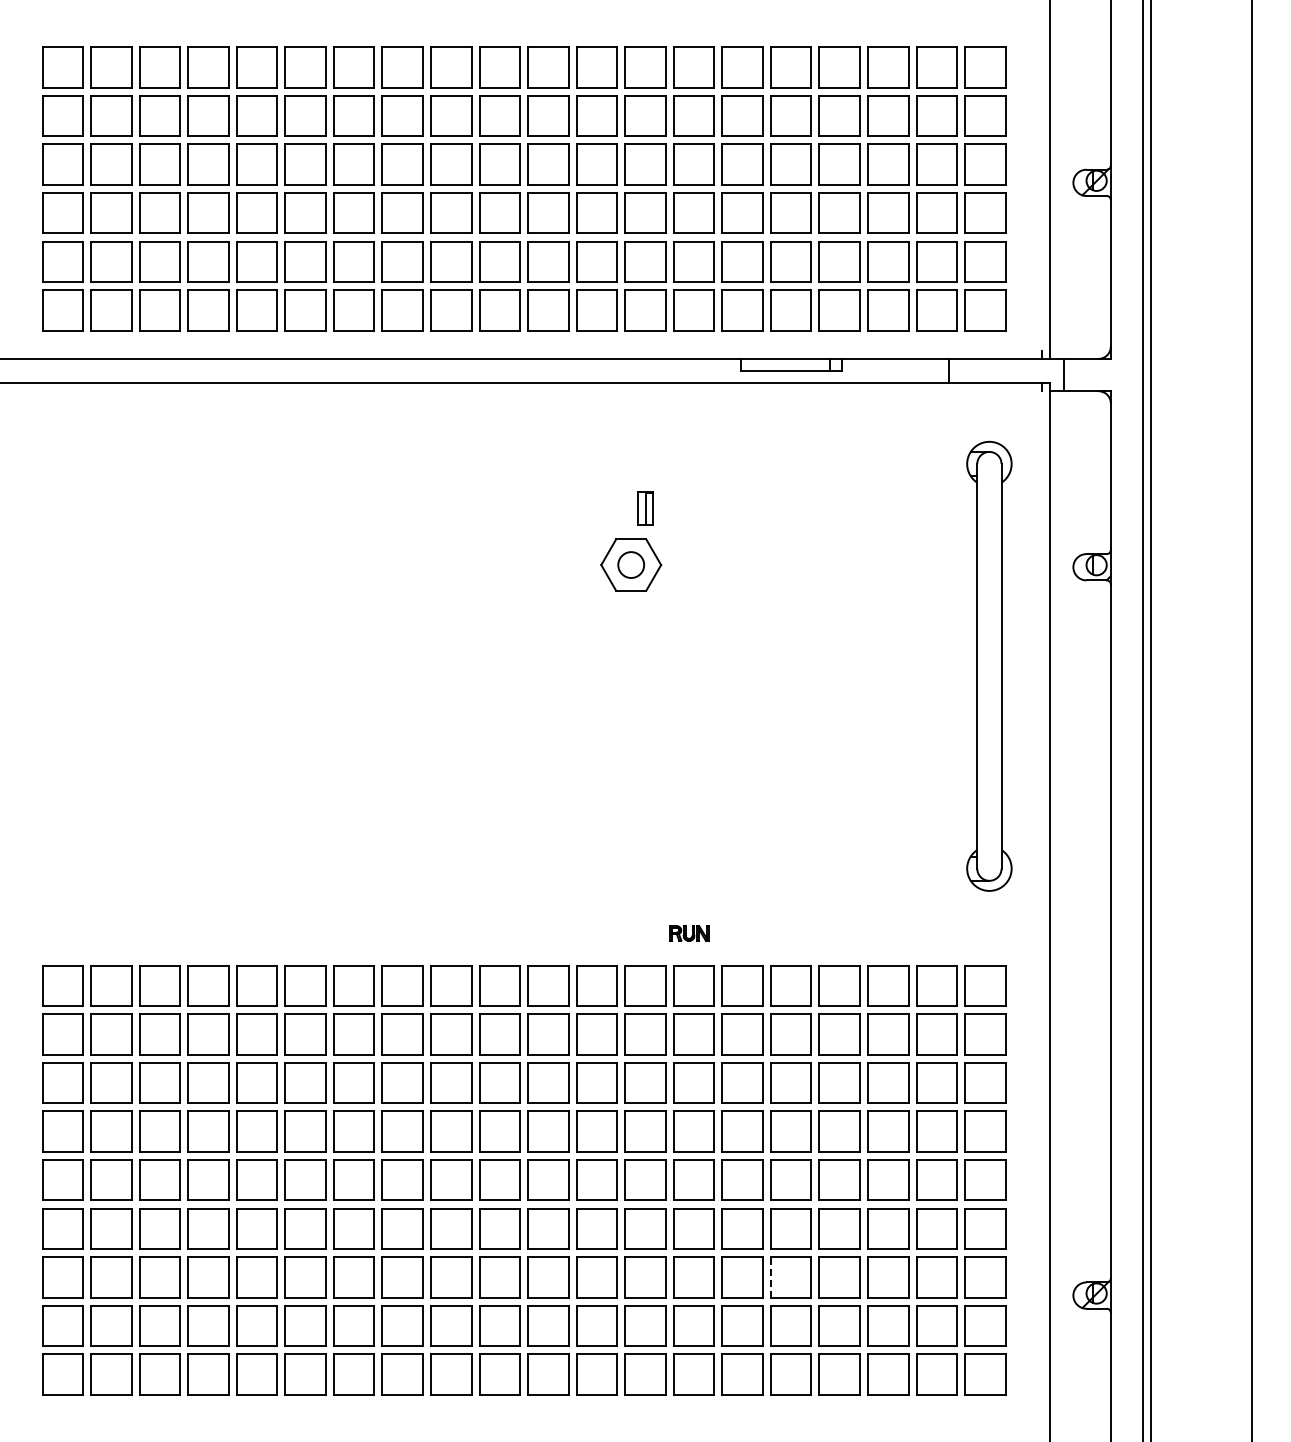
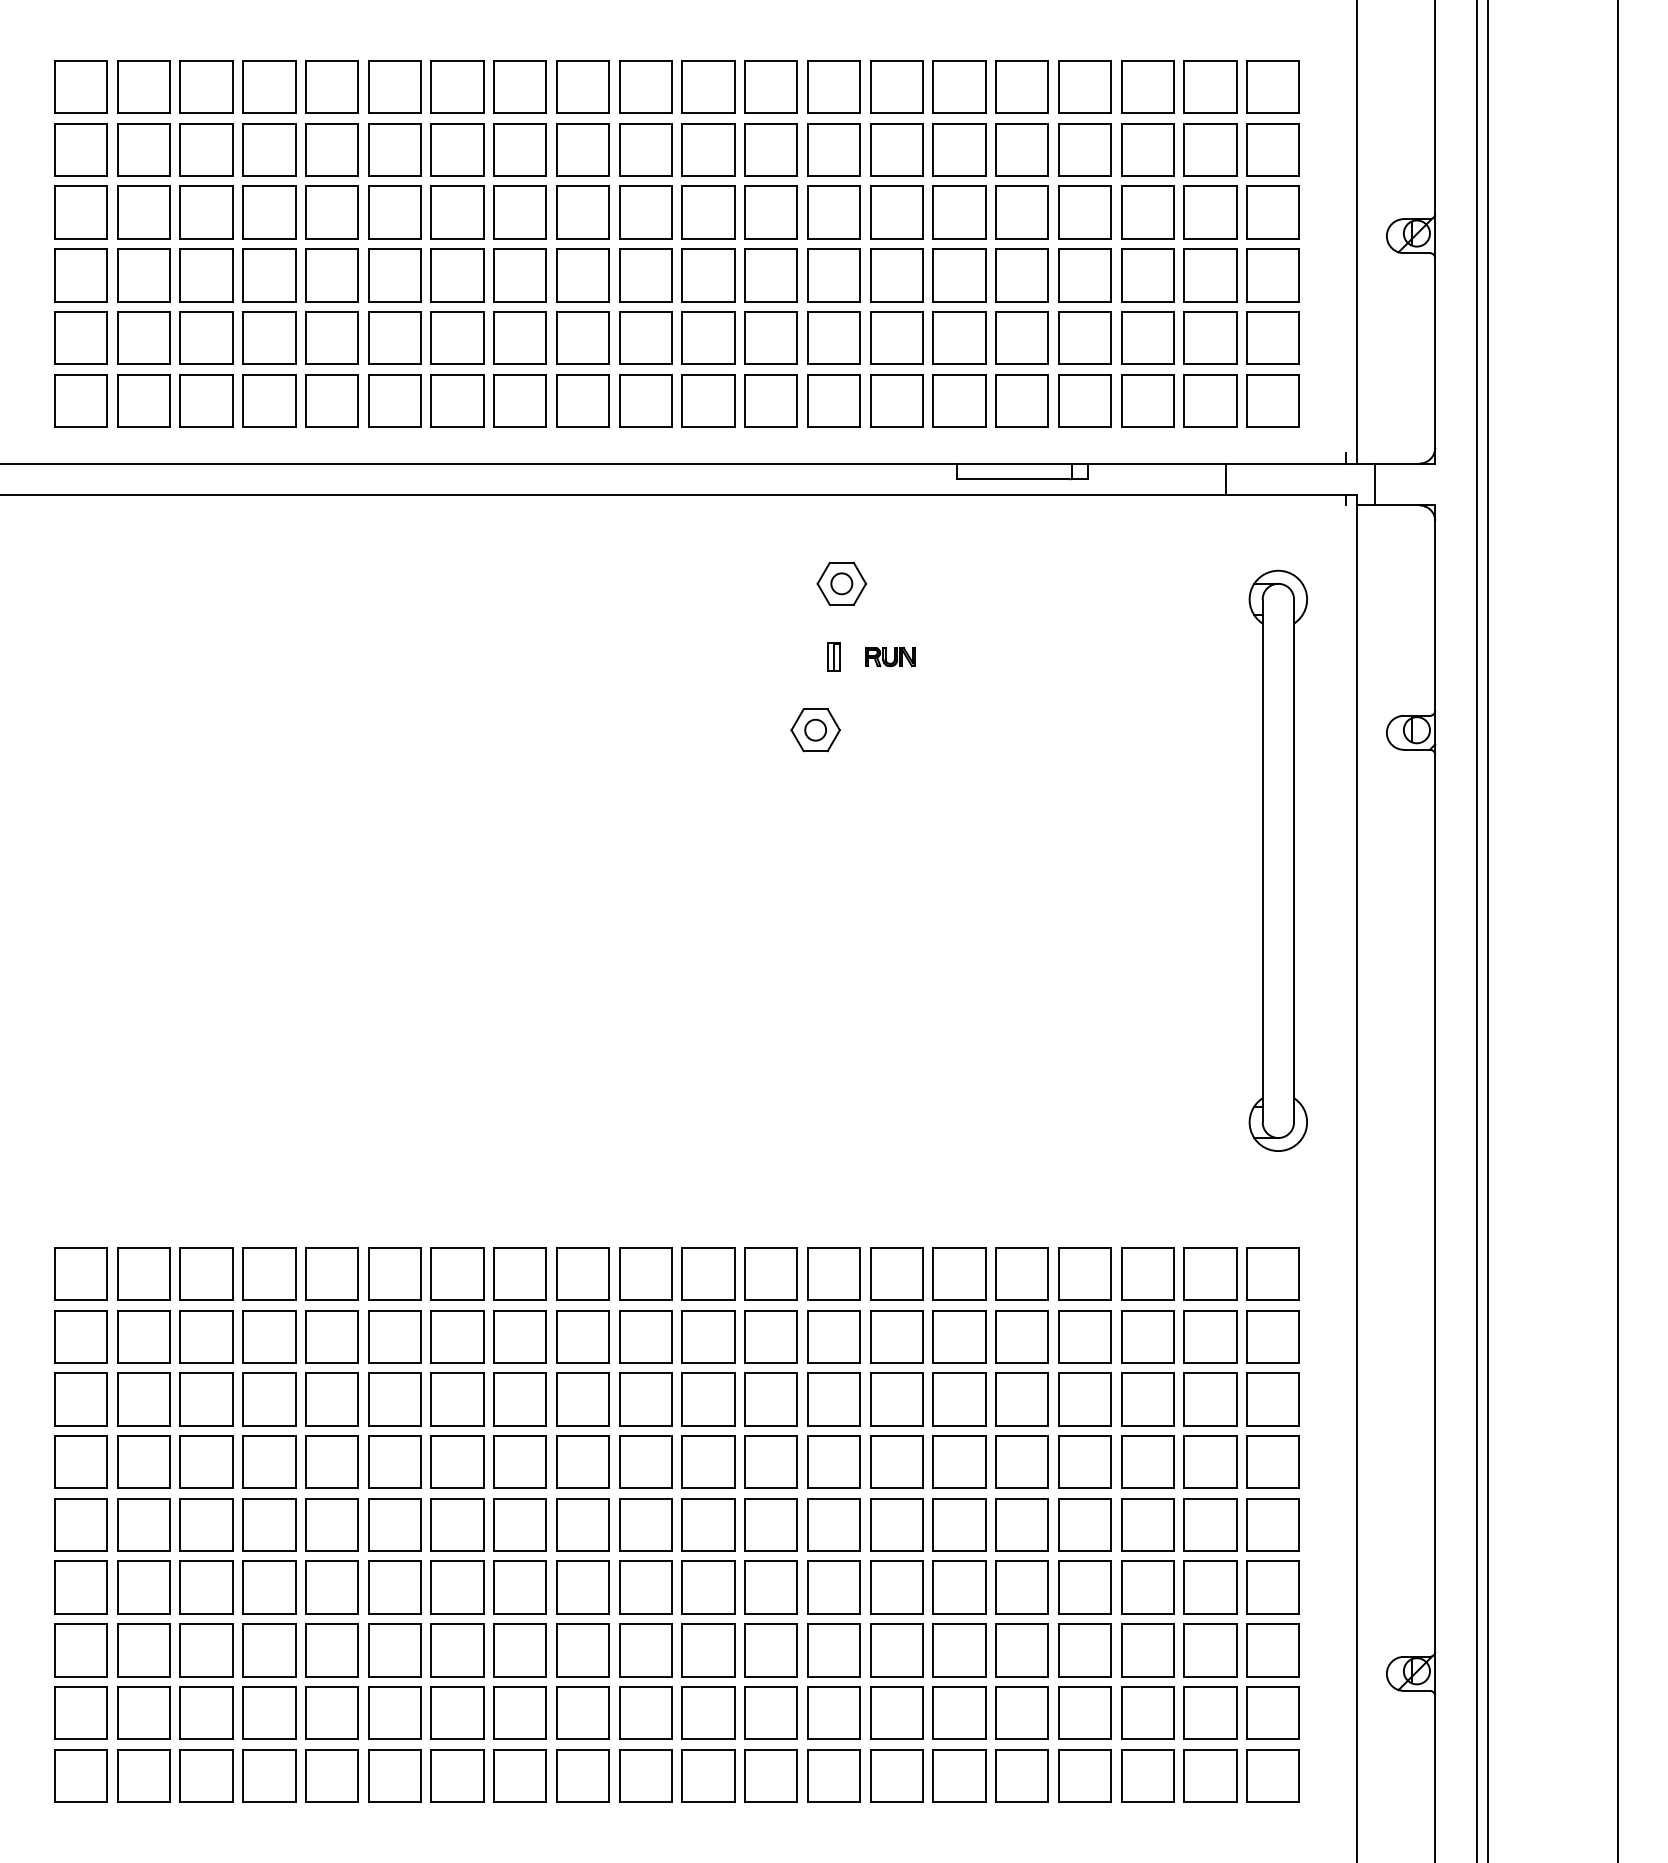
part: (651, 451) -> (841, 583), added
part: (645, 508) -> (834, 656), size x0.62
part: (631, 565) -> (815, 730), size x0.62
part: (689, 933) -> (890, 656), moved
line: (770, 1276) -> (995, 1649), dashed -> solid

